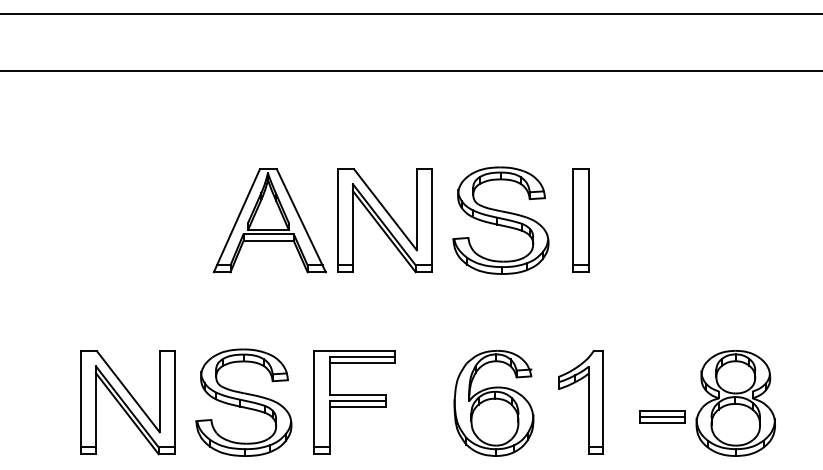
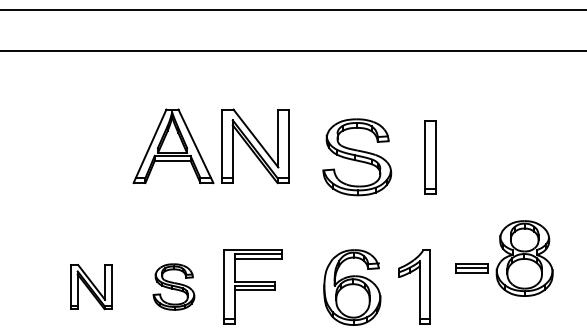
part: (337, 220) -> (221, 146), moved
part: (581, 220) -> (430, 157), moved
part: (128, 401) -> (91, 286), size x0.6
part: (243, 401) -> (173, 286), size x0.6
part: (707, 403) -> (504, 258), moved

